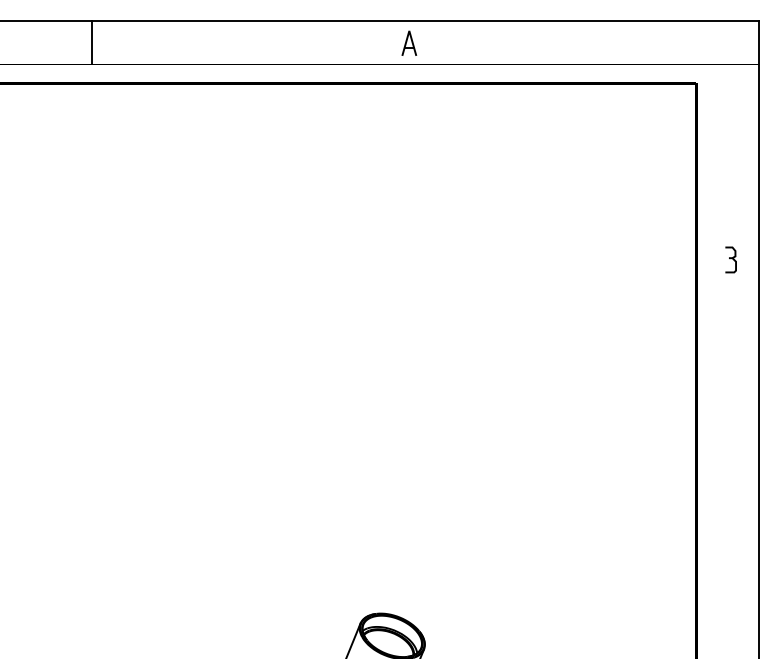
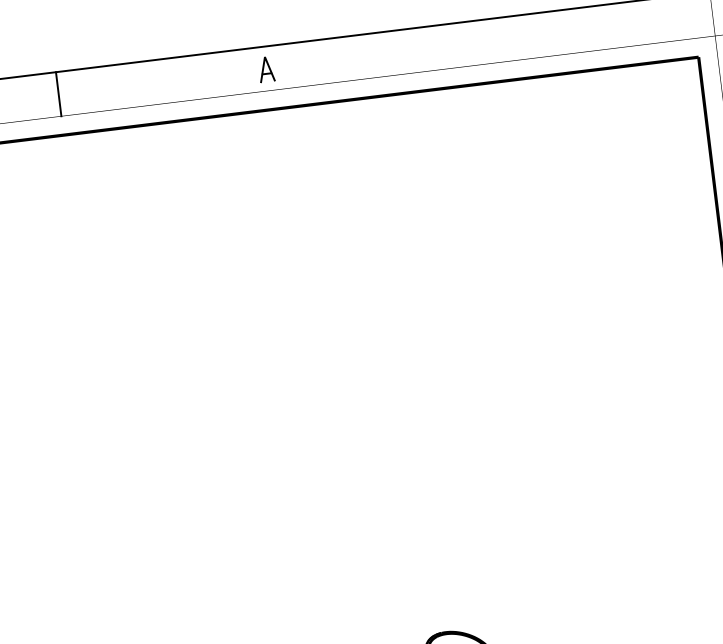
line: (91, 42) -> (58, 94), moved
part: (409, 42) -> (266, 68), moved

